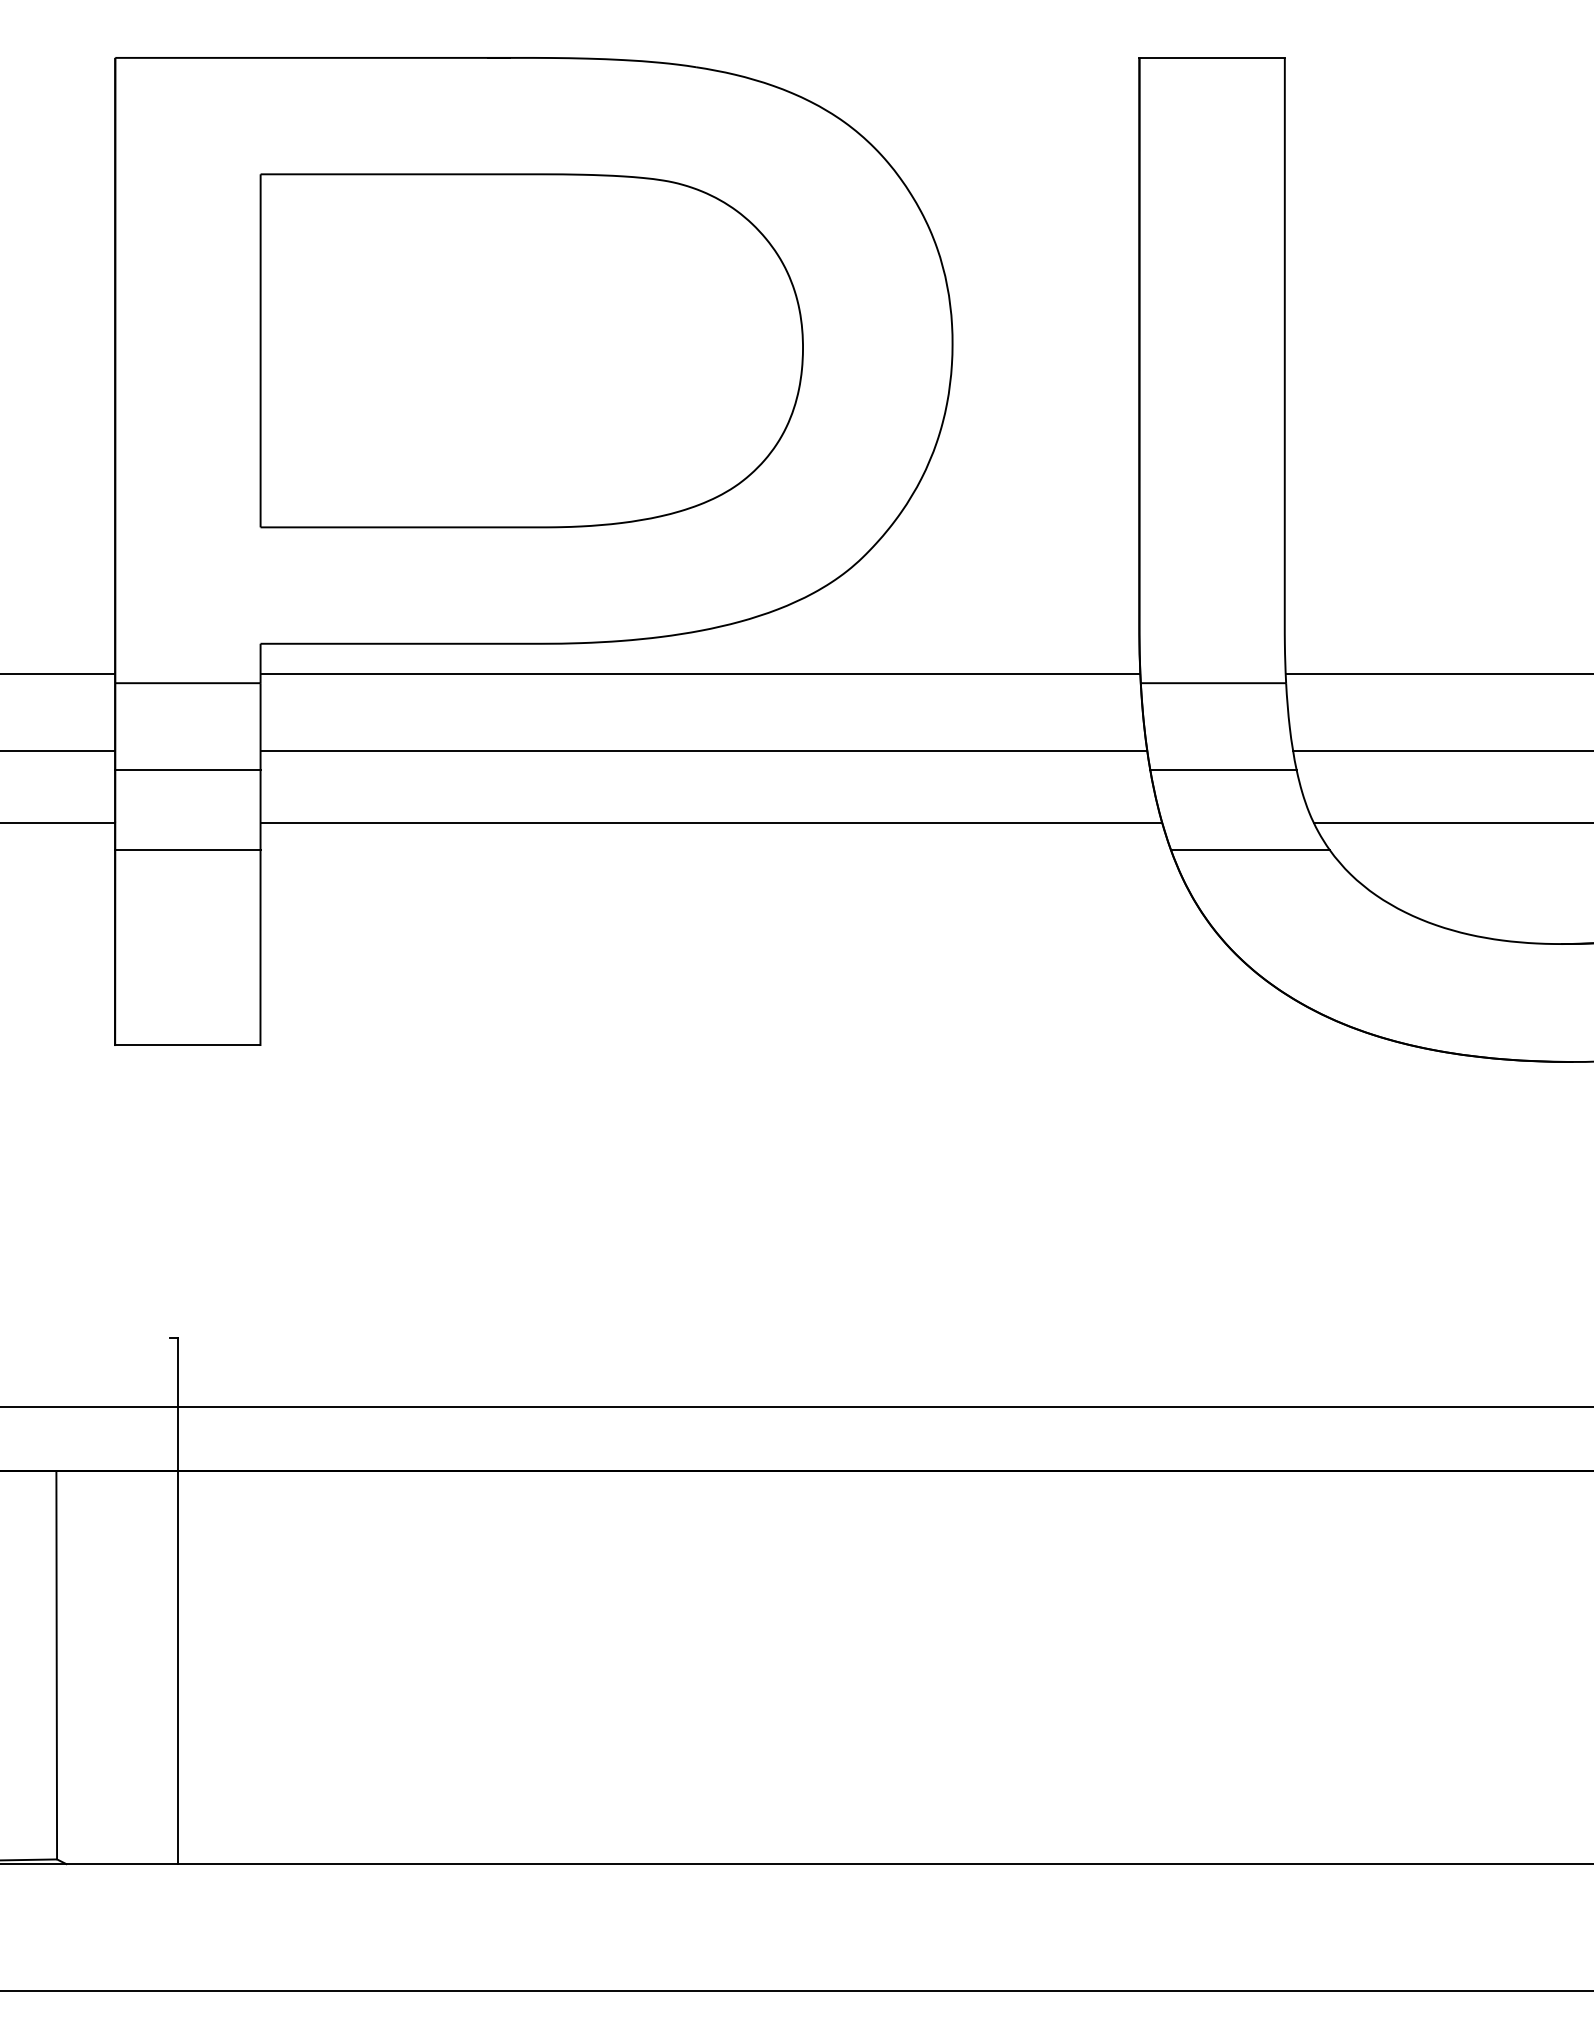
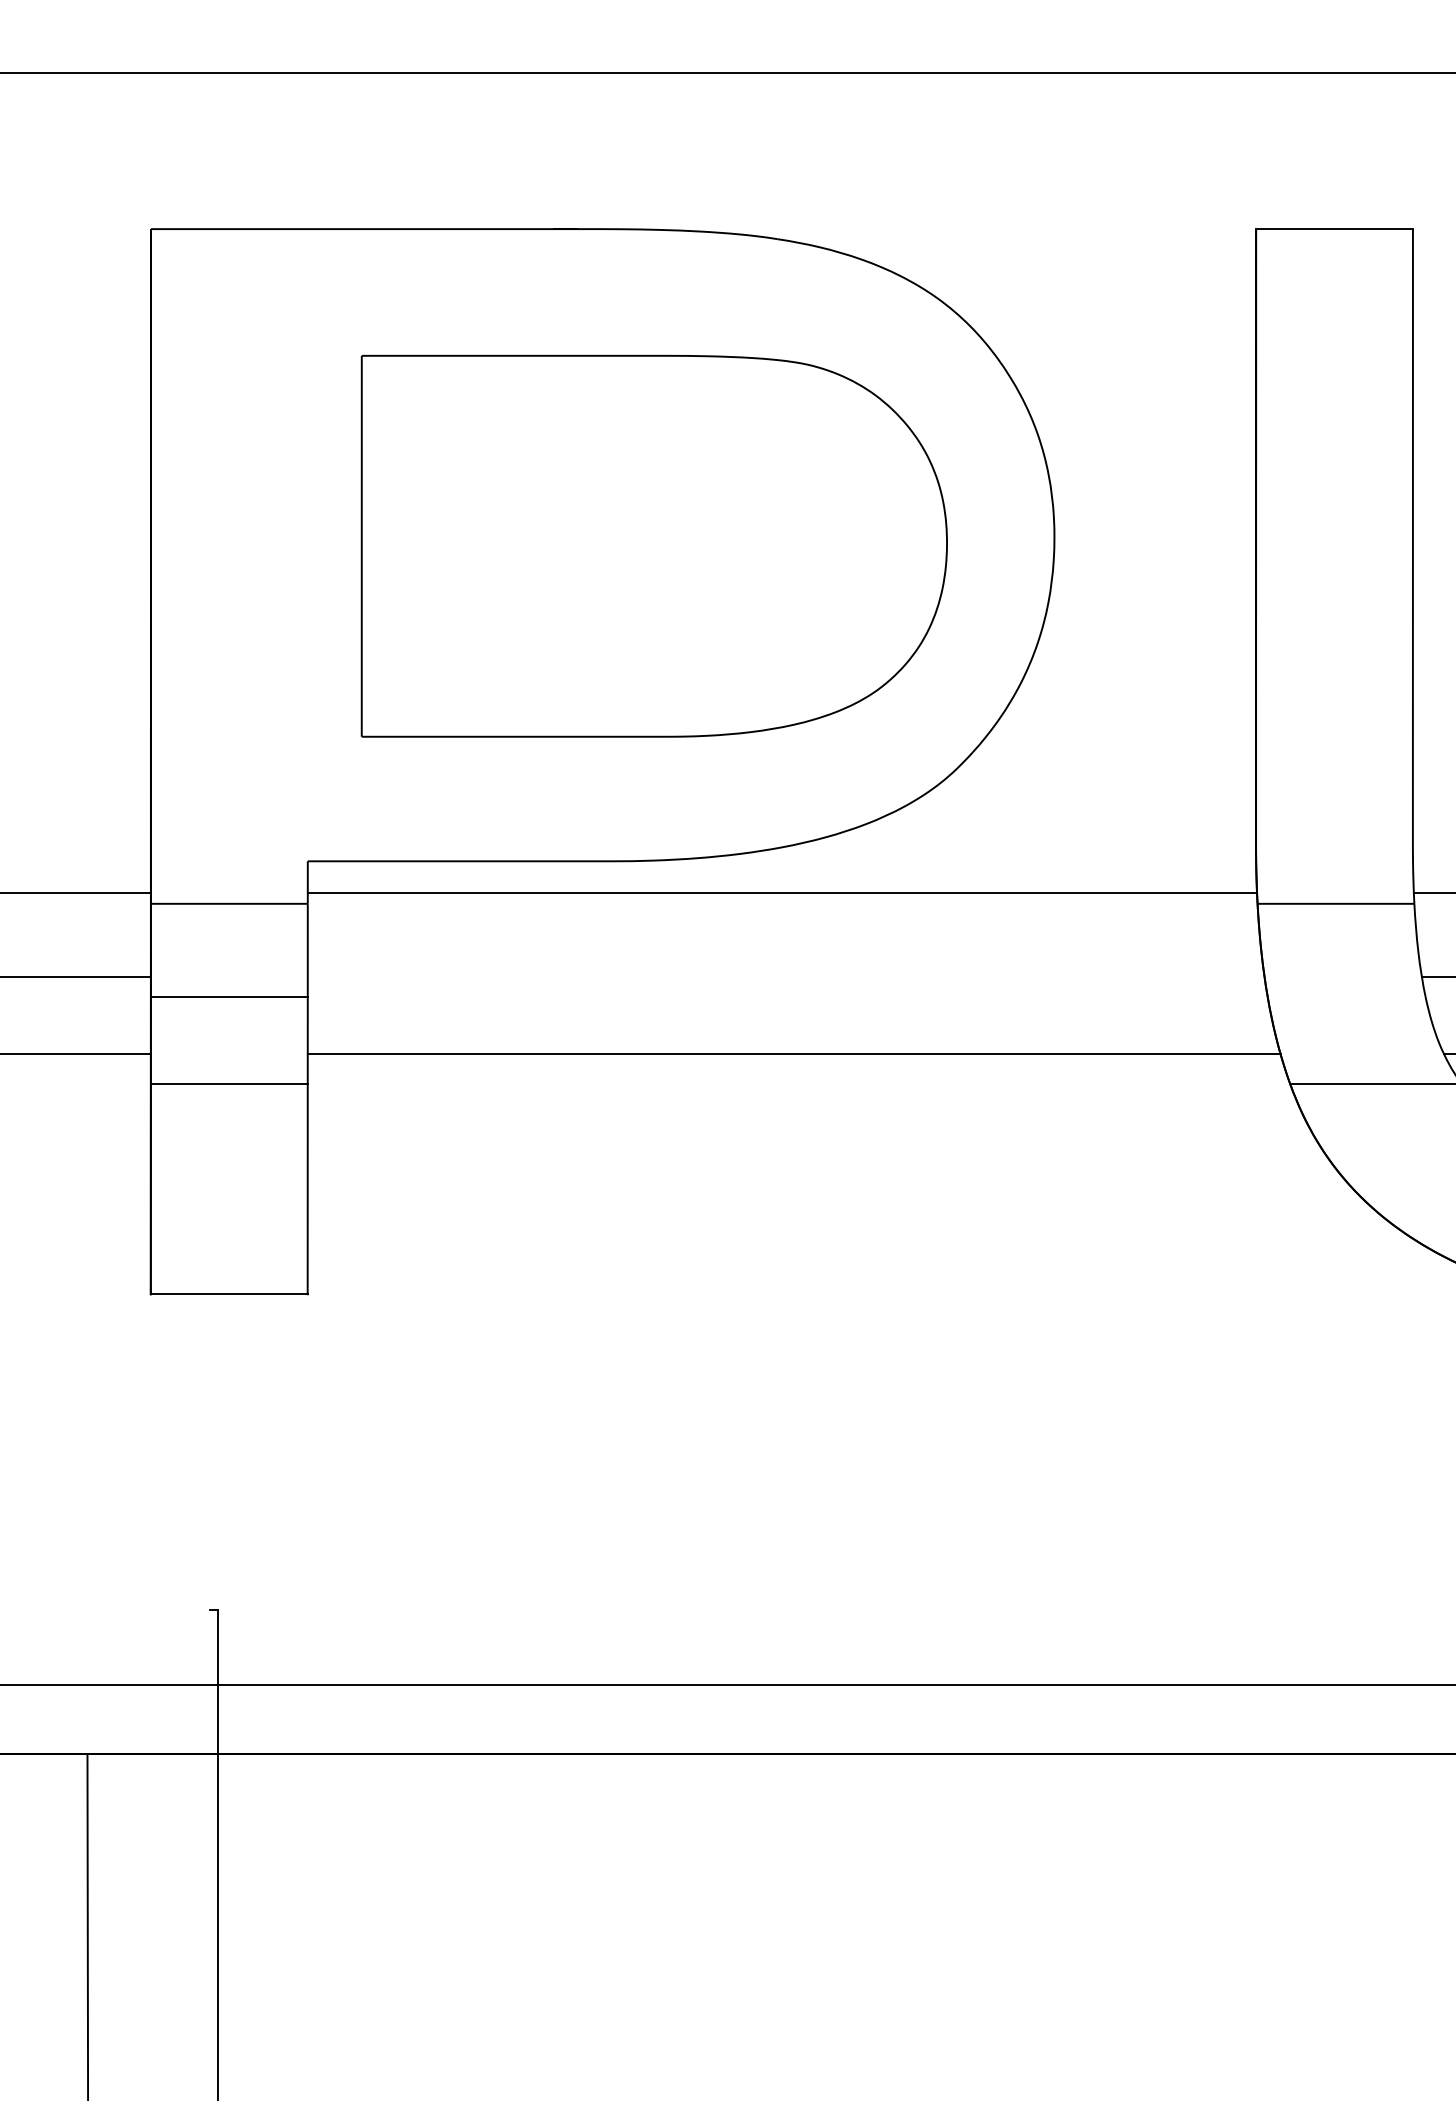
part: (531, 350) -> (654, 545), moved
line: (703, 750) -> (785, 976), removed
line: (1223, 769) -> (1346, 996), removed

